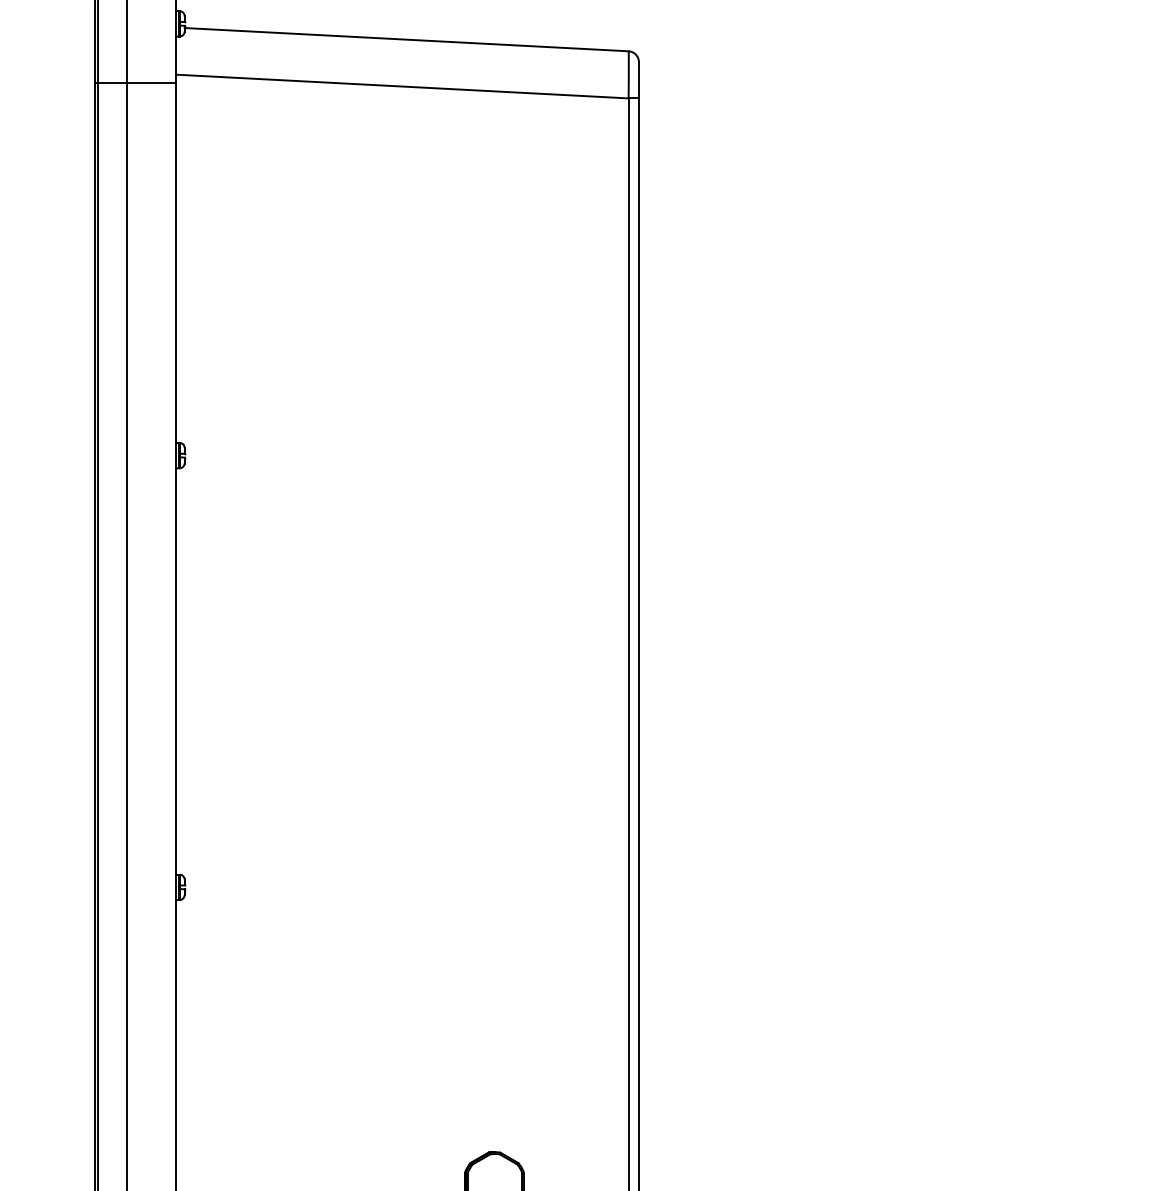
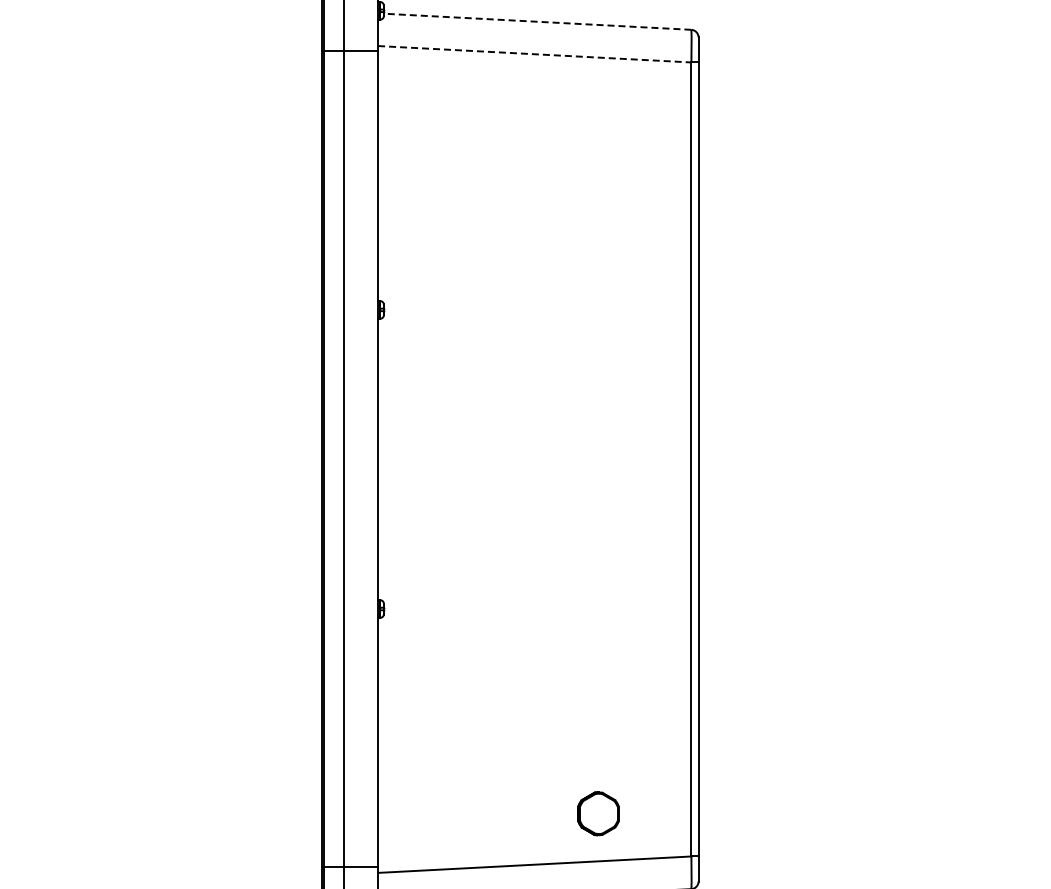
line: (406, 39) -> (537, 21), solid -> dashed
line: (402, 86) -> (534, 54), solid -> dashed

